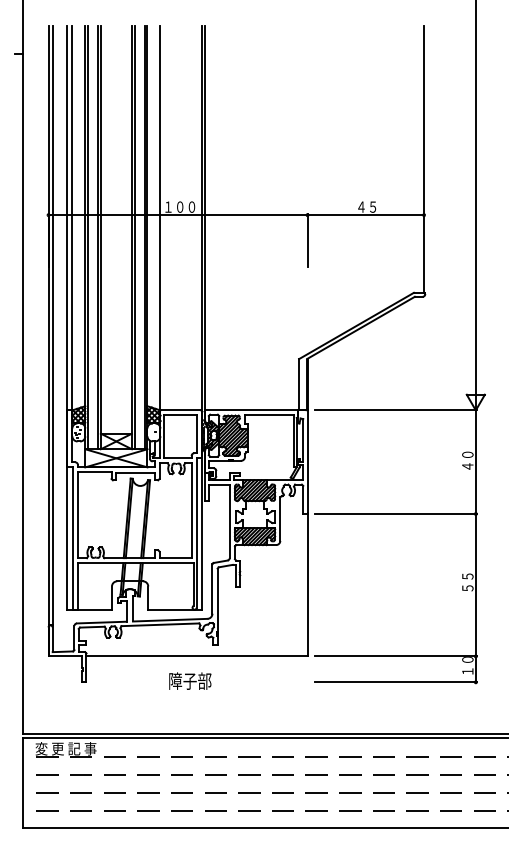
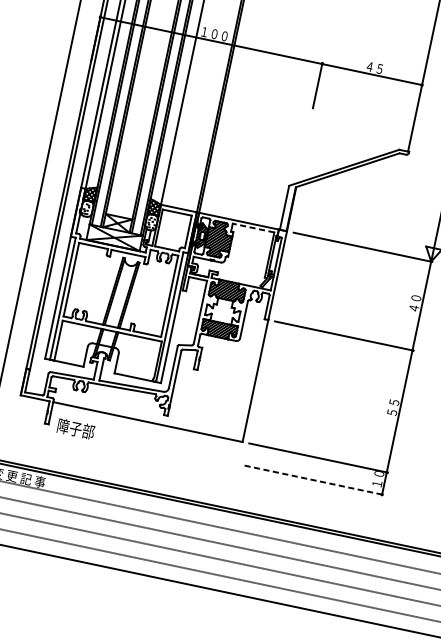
line: (268, 414) -> (252, 227), solid -> dashed
text: (190, 680) -> (76, 428), moved
line: (396, 682) -> (314, 480), solid -> dashed

